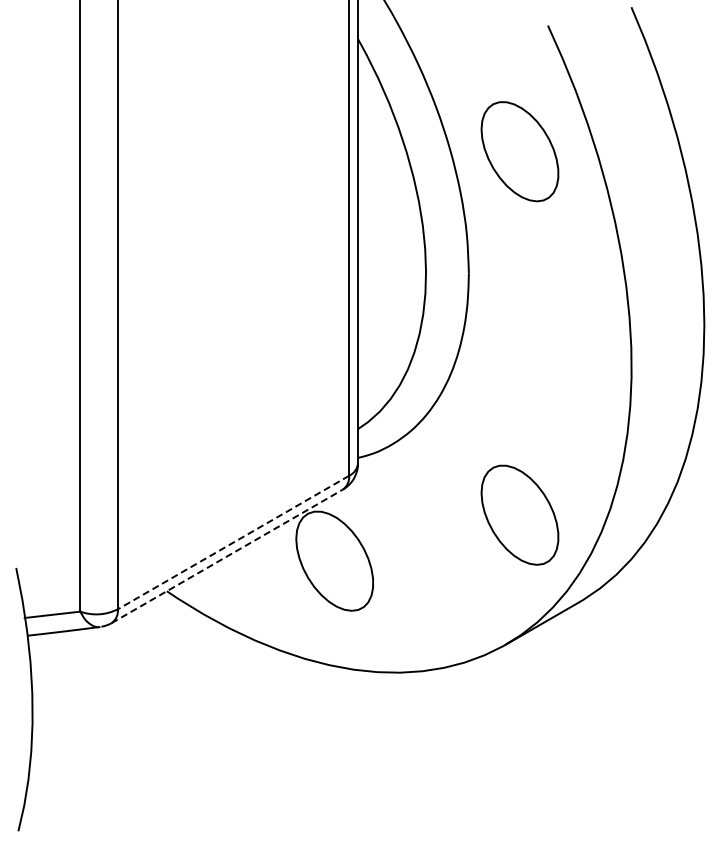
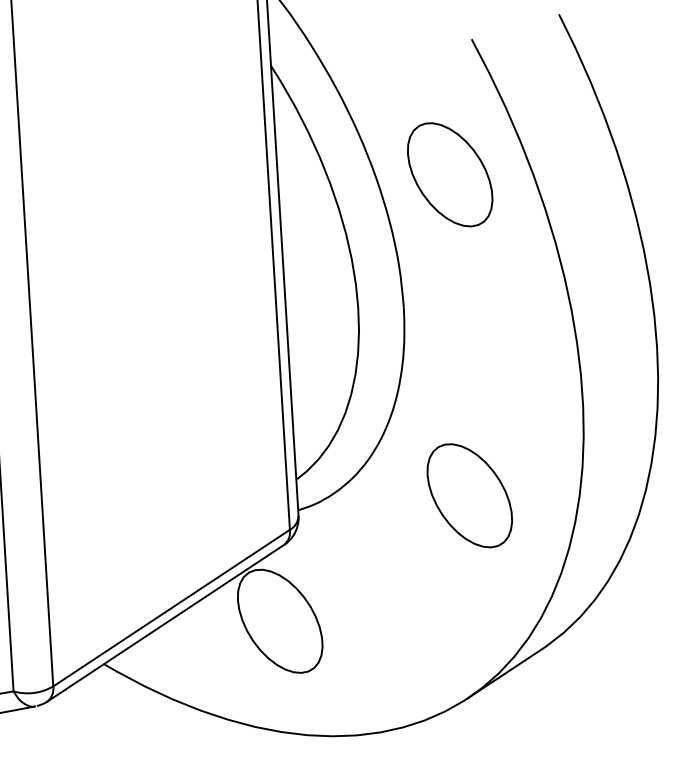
part: (519, 514) -> (469, 495), moved
line: (233, 542) -> (171, 608), dashed -> solid
line: (227, 556) -> (166, 623), dashed -> solid

